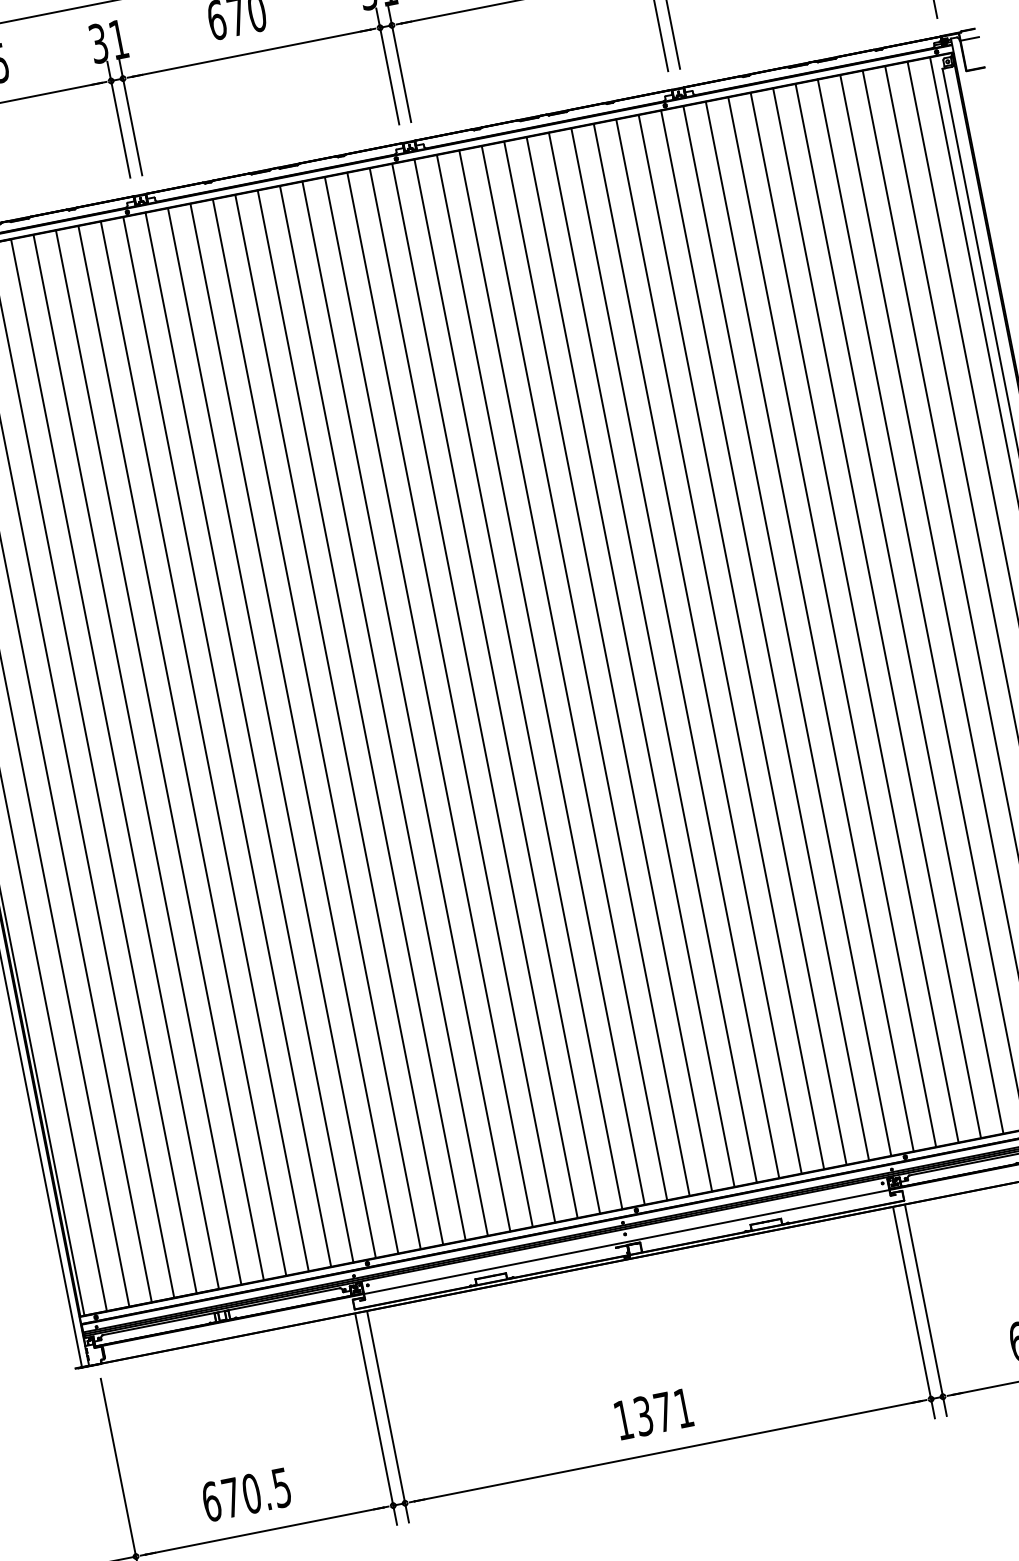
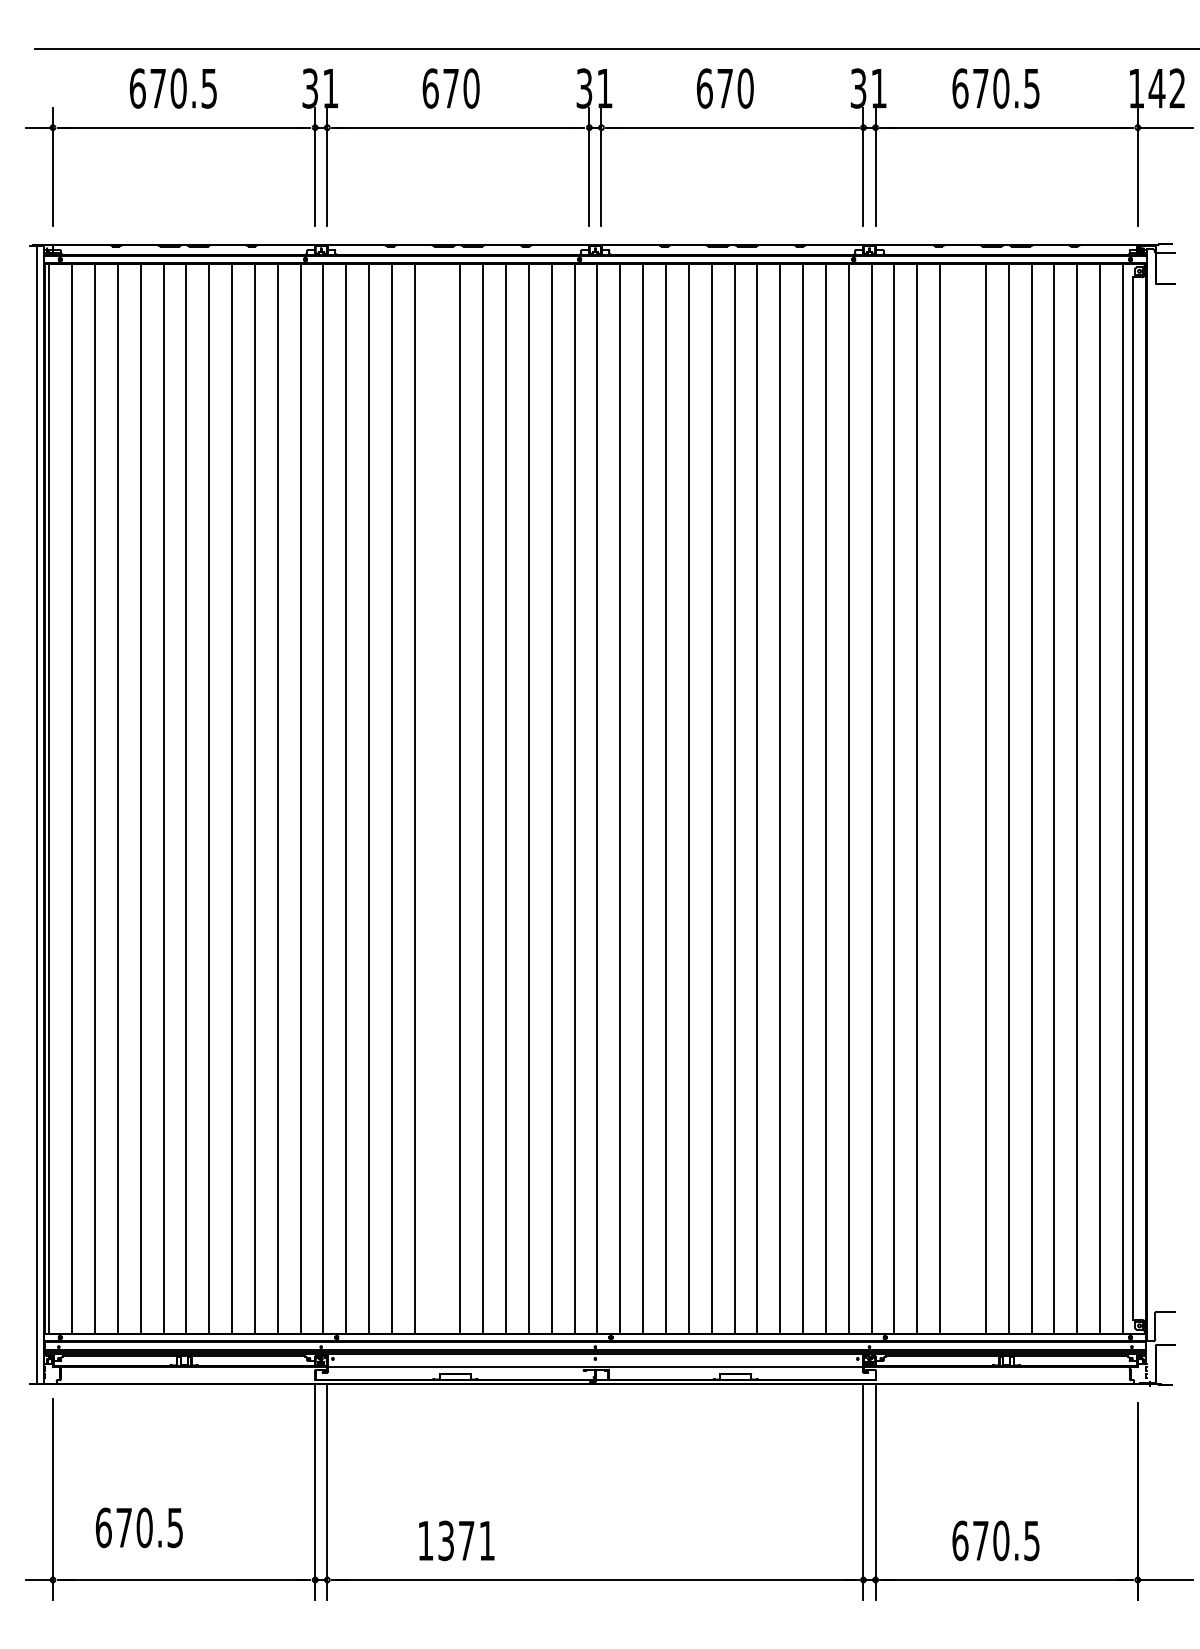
line: (877, 613) -> (963, 798), removed
line: (361, 715) -> (437, 798), removed
text: (653, 1413) -> (456, 1540), moved
text: (245, 1494) -> (138, 1527), moved

